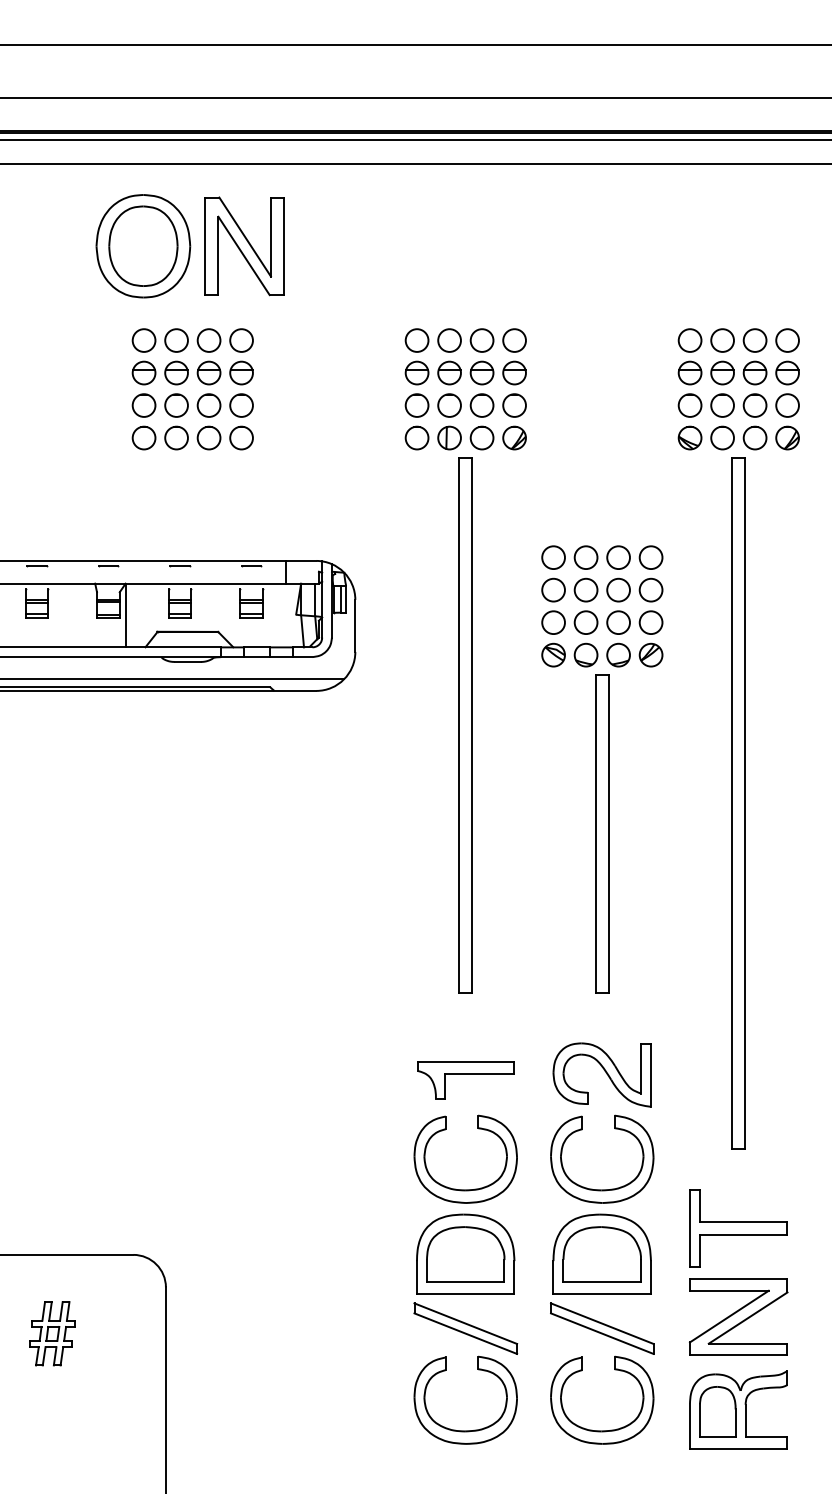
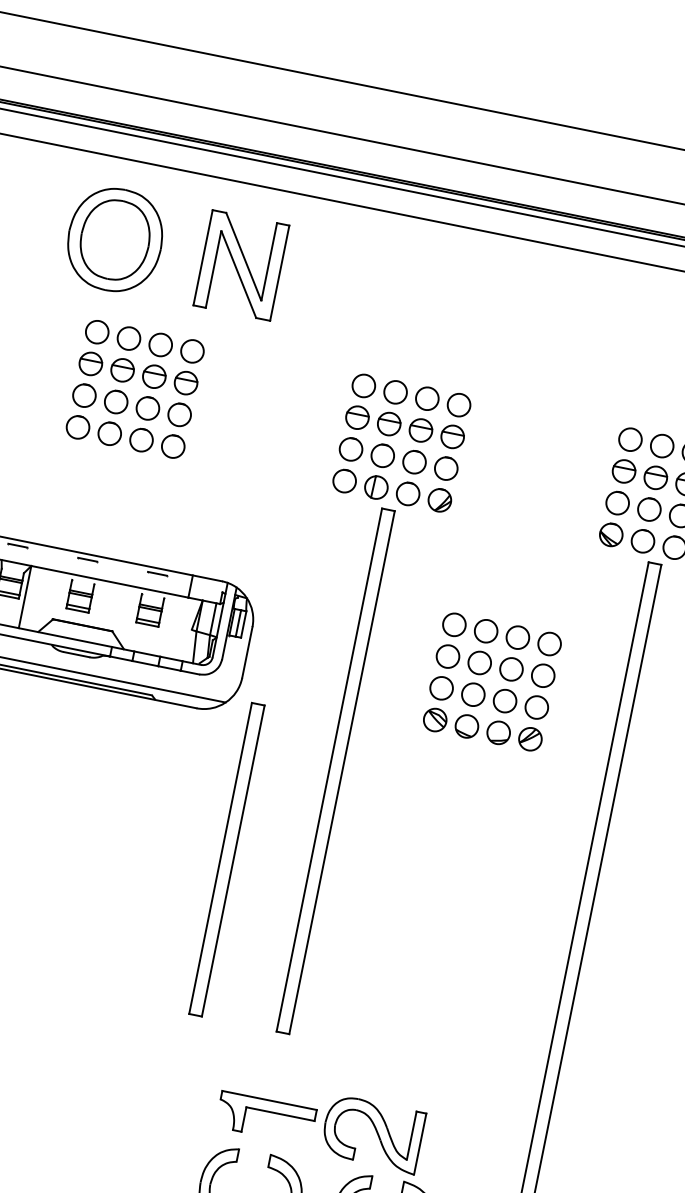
part: (244, 246) -> (241, 265), moved
part: (602, 833) -> (227, 859), moved
part: (601, 1074) -> (372, 1133), moved

